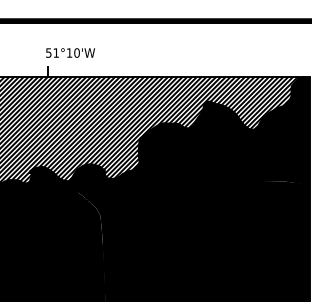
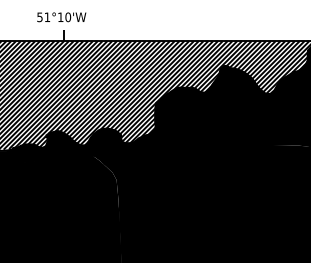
text: (70, 52) -> (61, 16), moved

